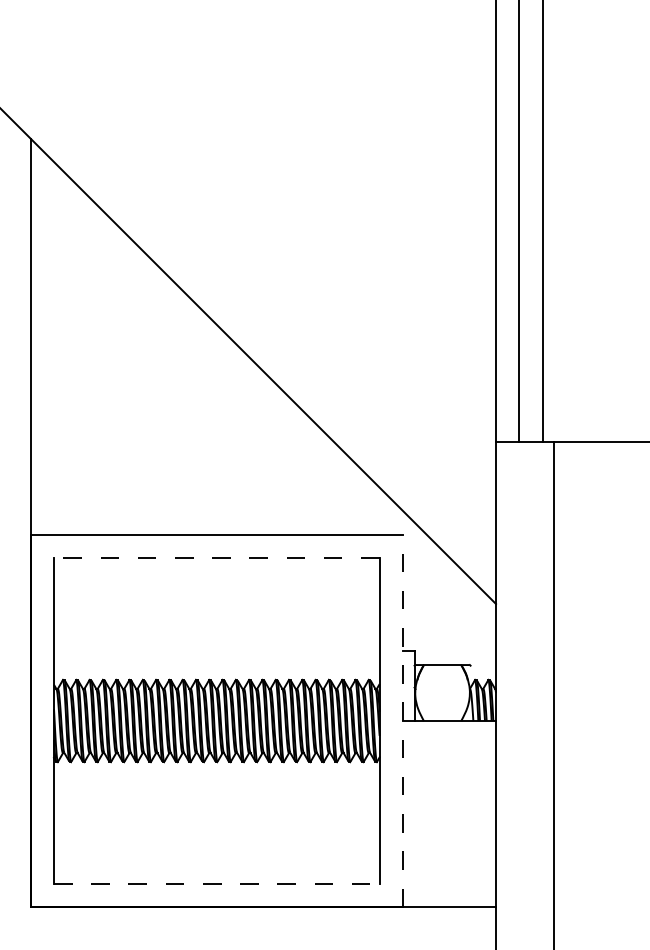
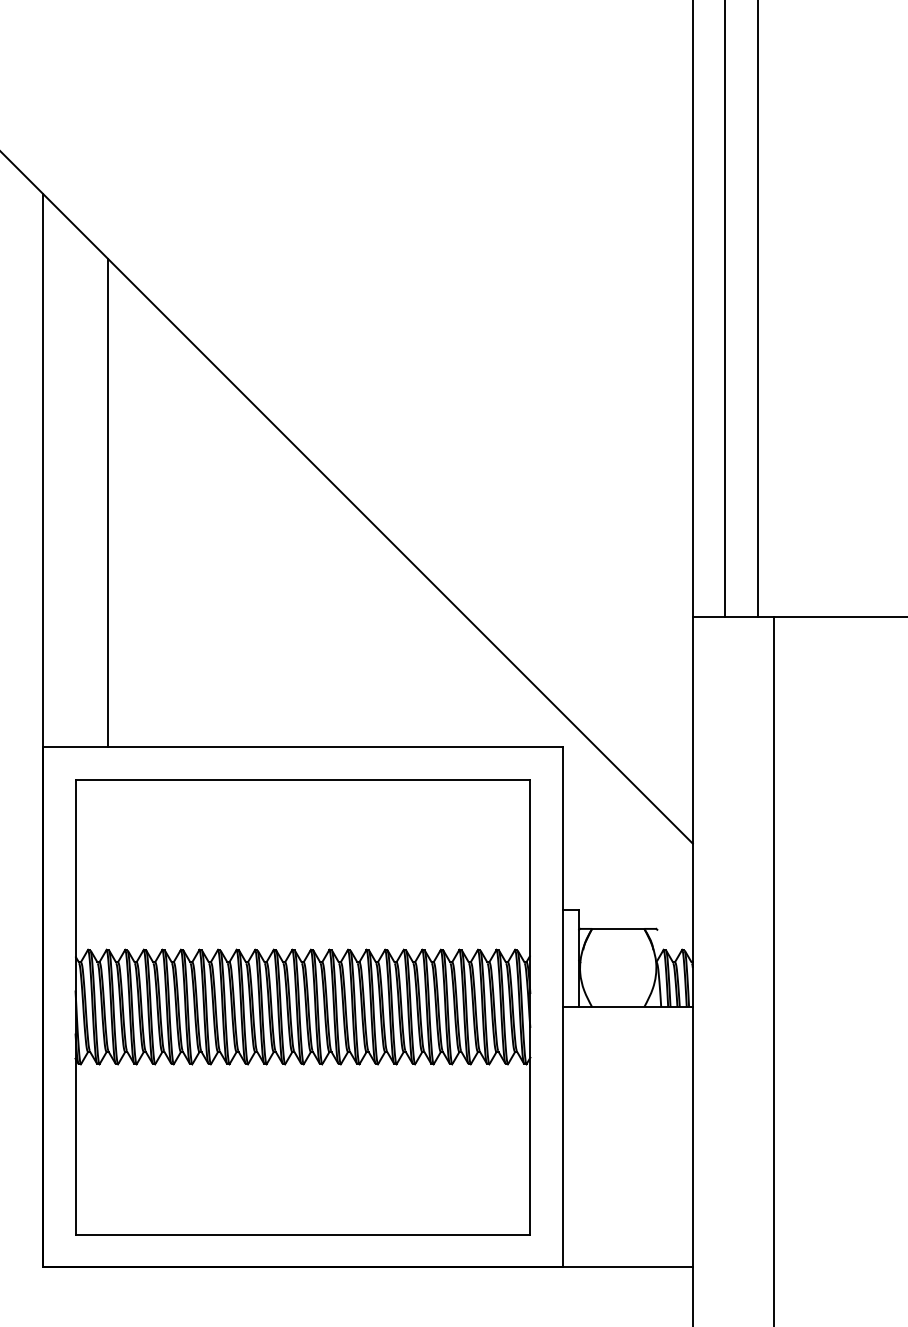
line: (77, 359) -> (108, 502), added
line: (216, 558) -> (302, 780), dashed -> solid
line: (402, 720) -> (562, 1006), dashed -> solid
line: (216, 883) -> (302, 1234), dashed -> solid

